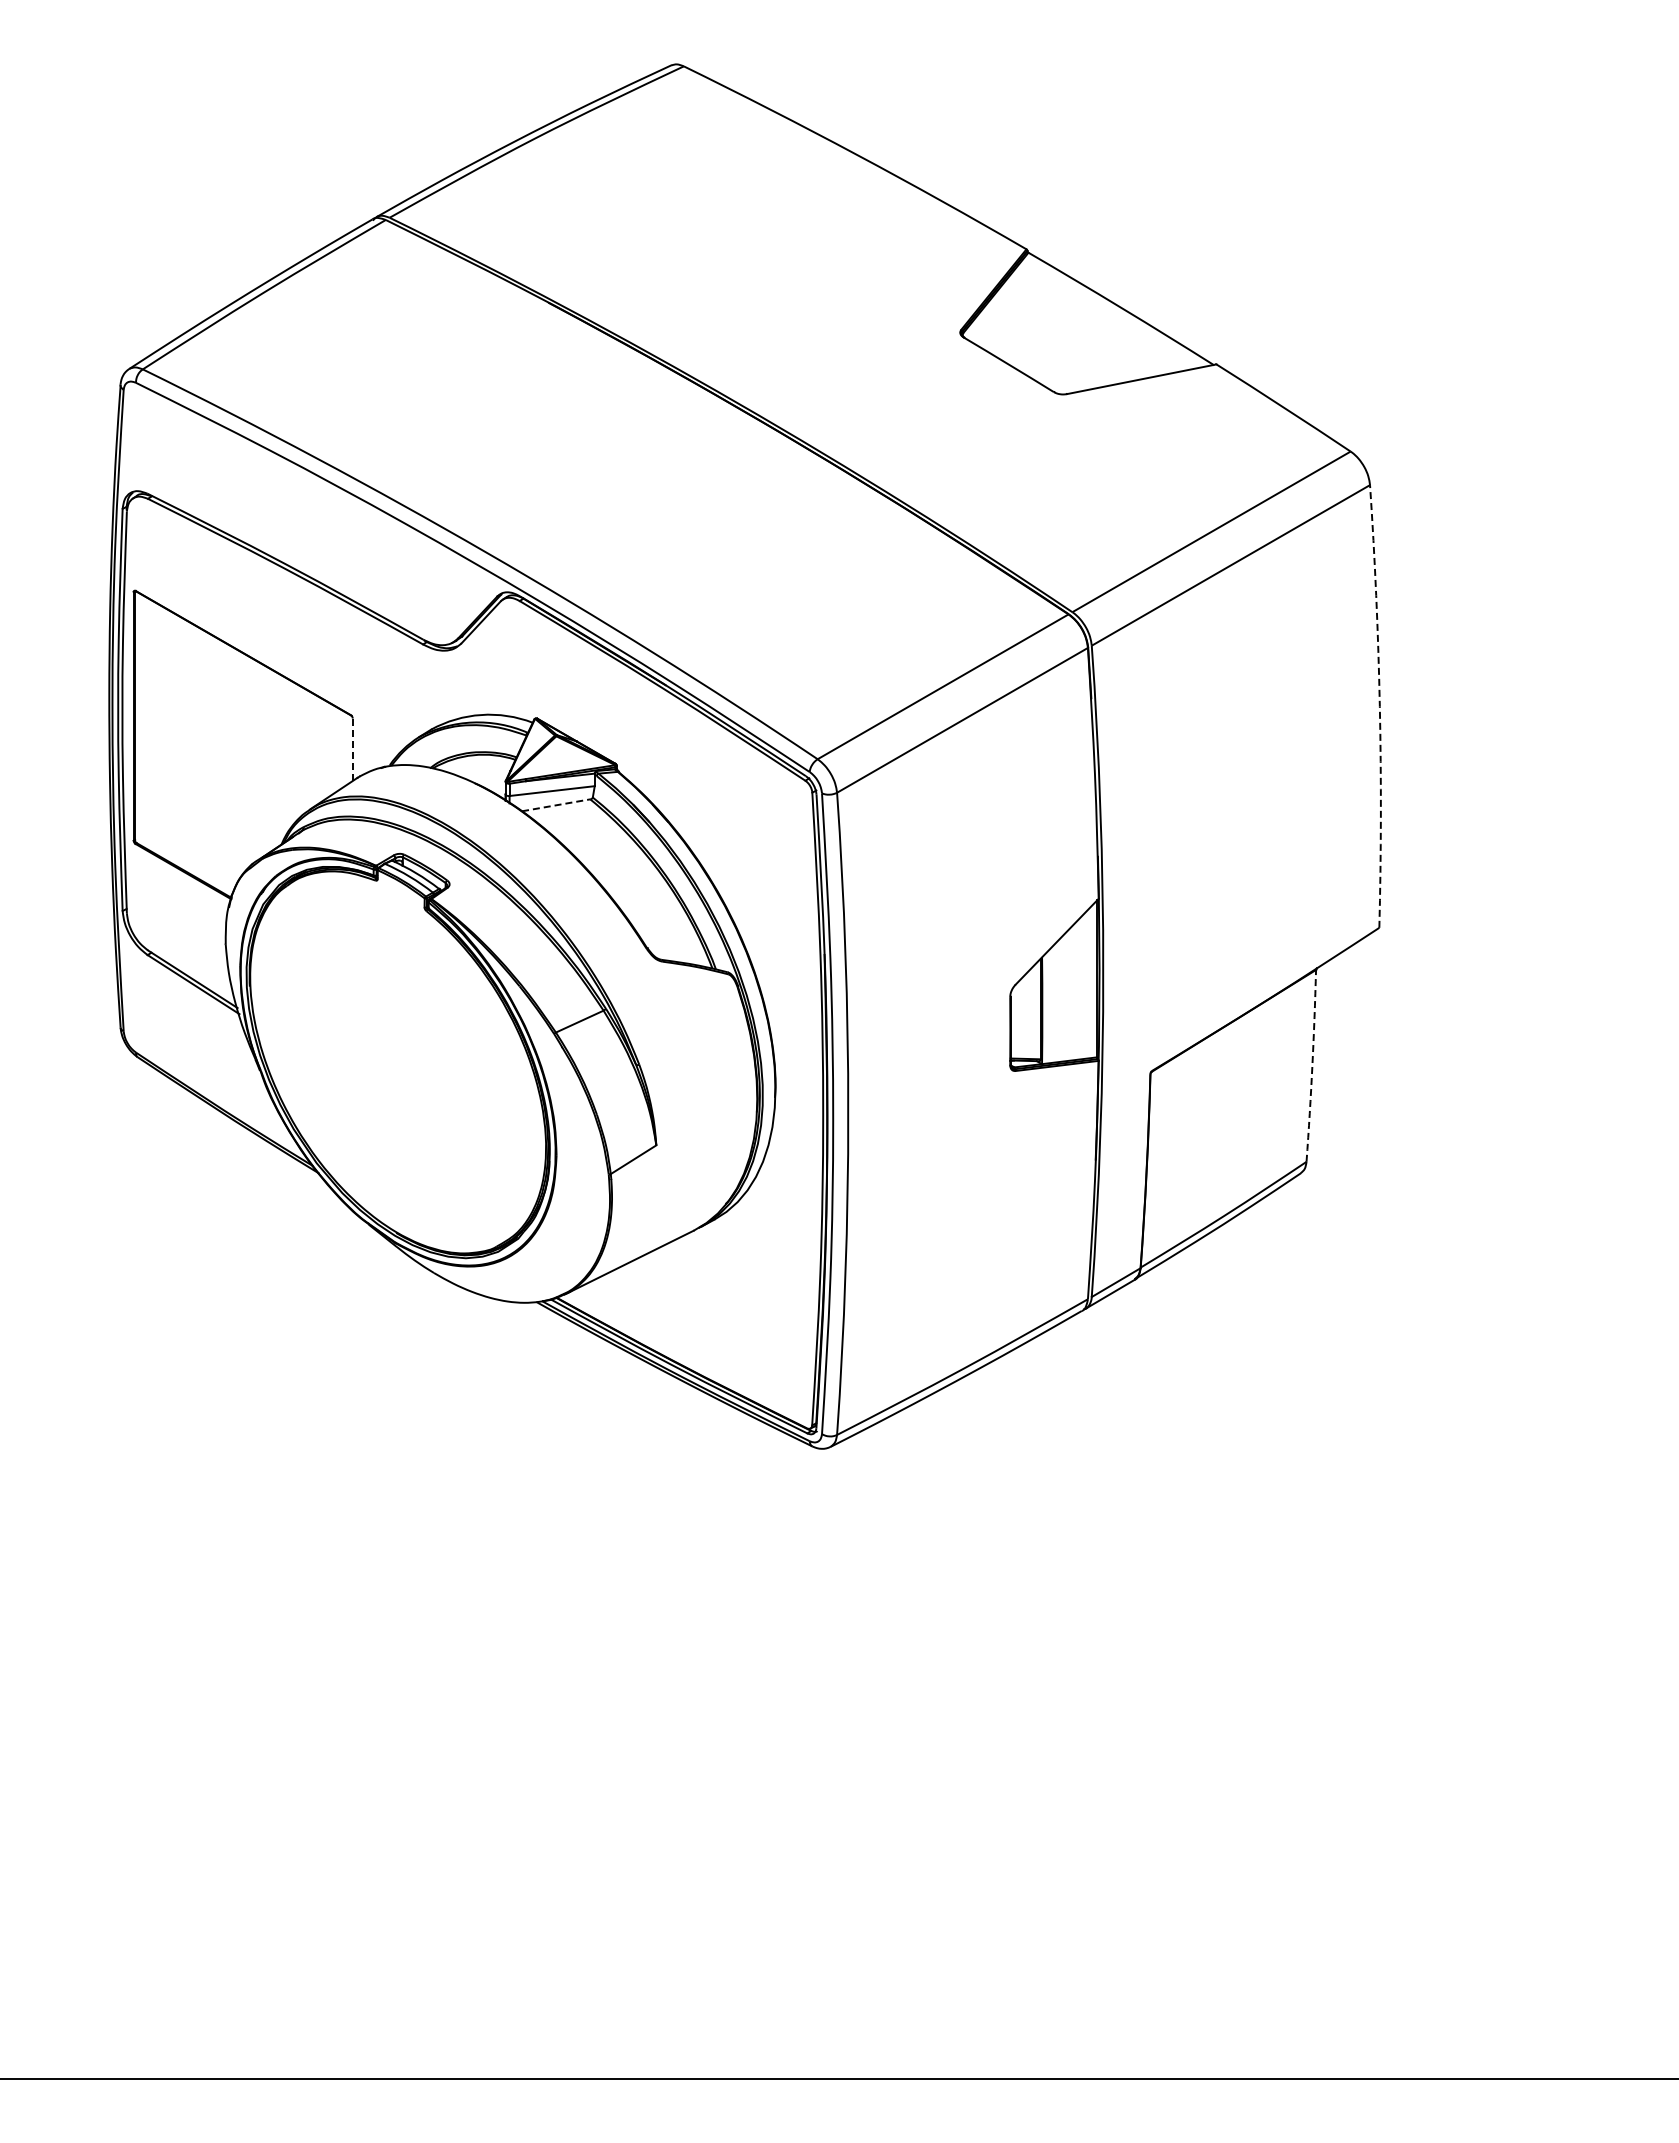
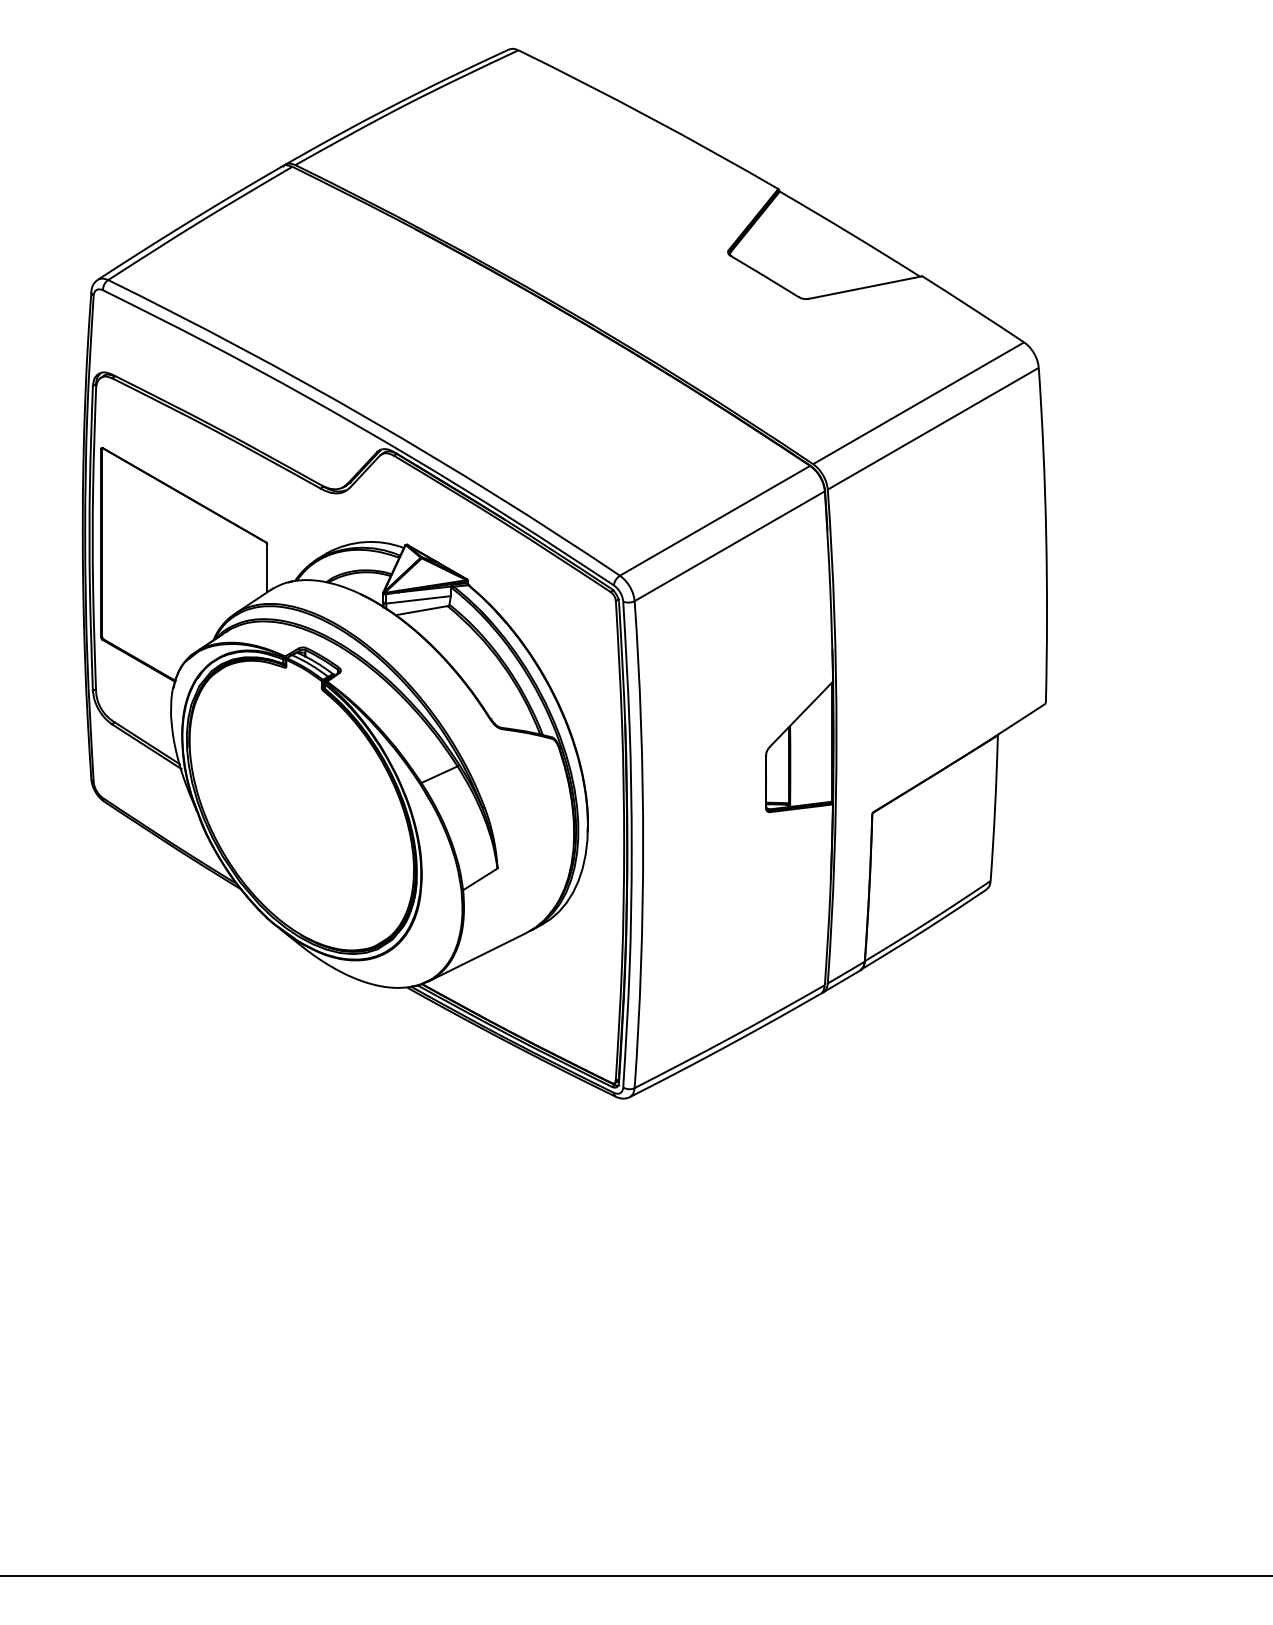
arc: (1379, 706) -> (1045, 535), dashed -> solid
line: (352, 750) -> (267, 569), dashed -> solid
line: (556, 805) -> (421, 610), dashed -> solid
arc: (1312, 1065) -> (995, 807), dashed -> solid

